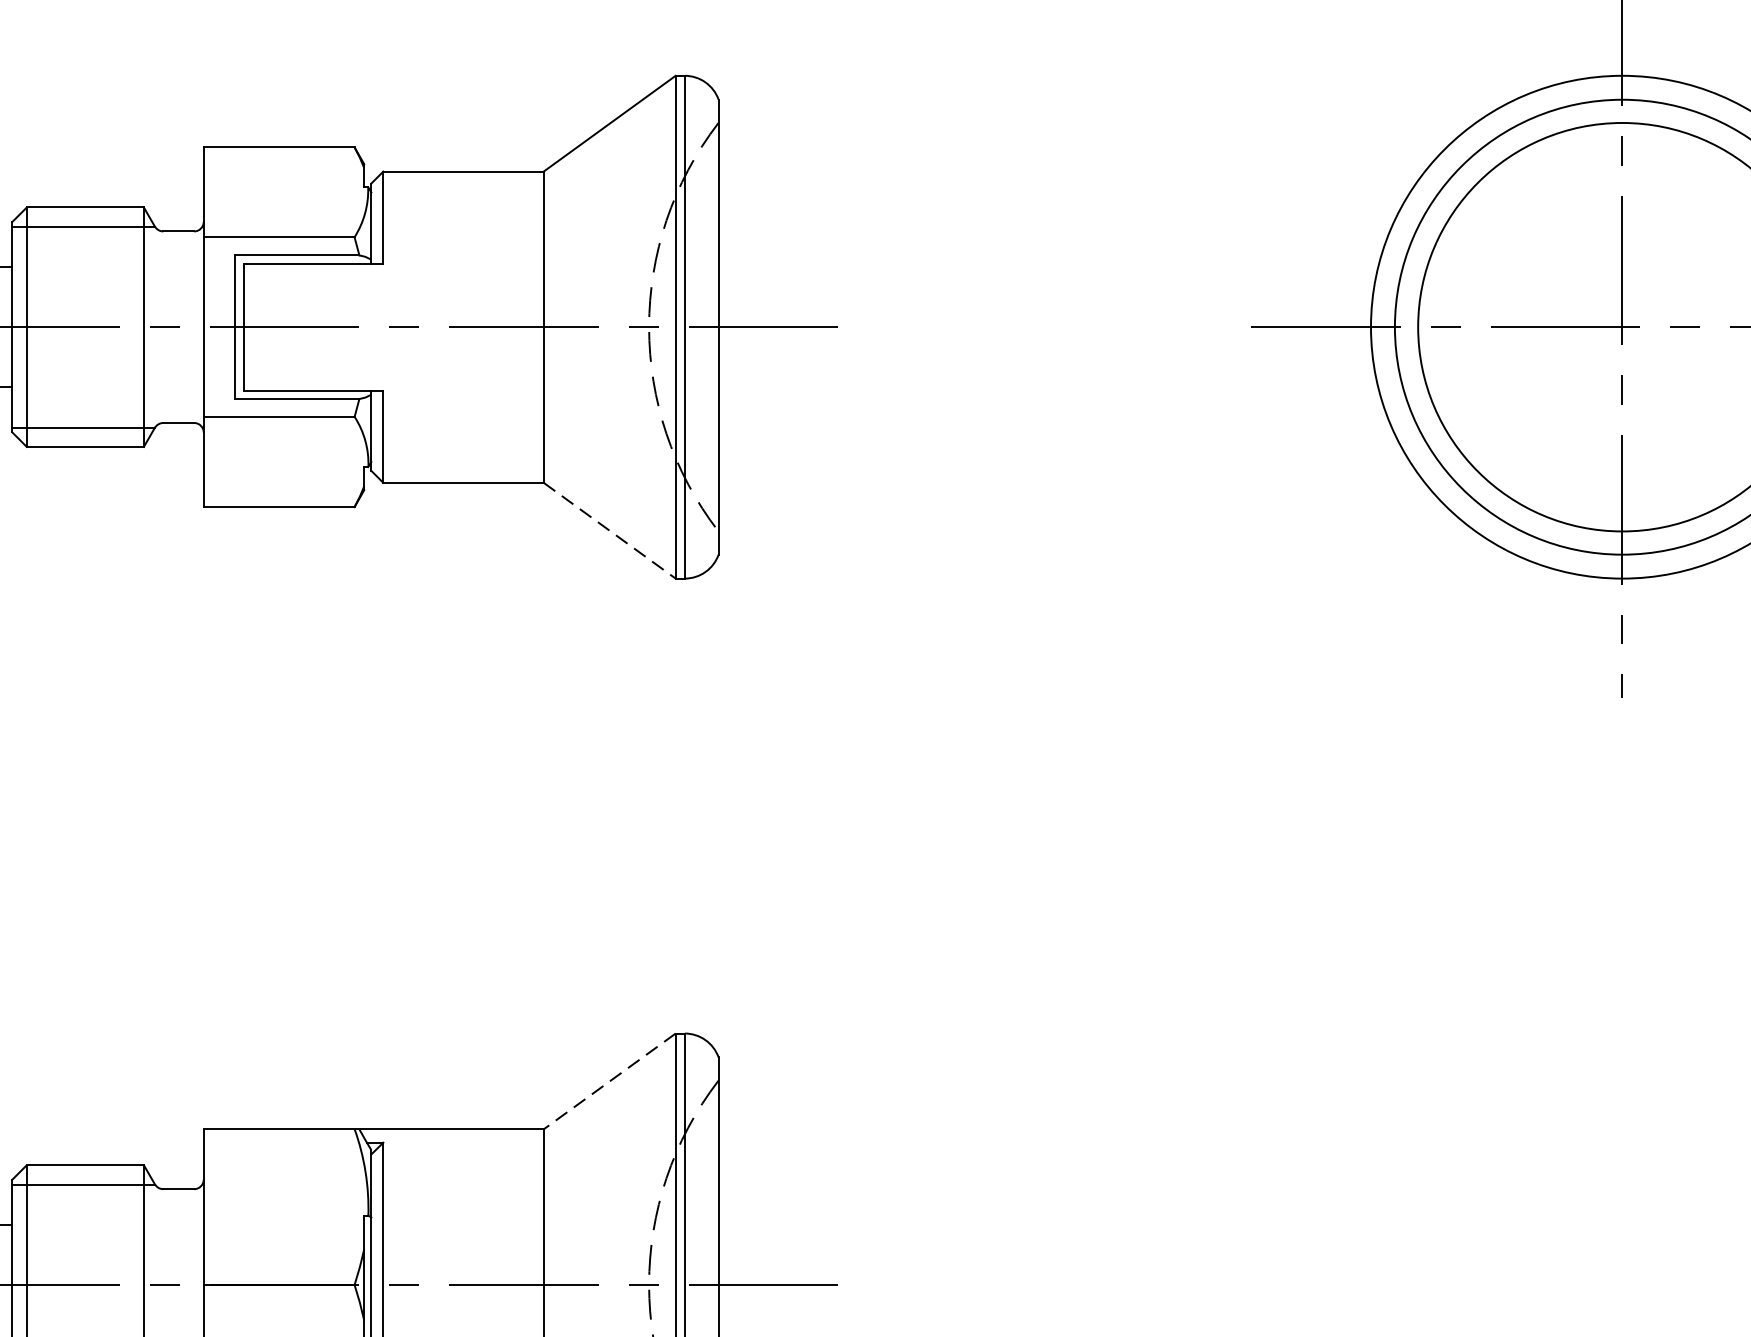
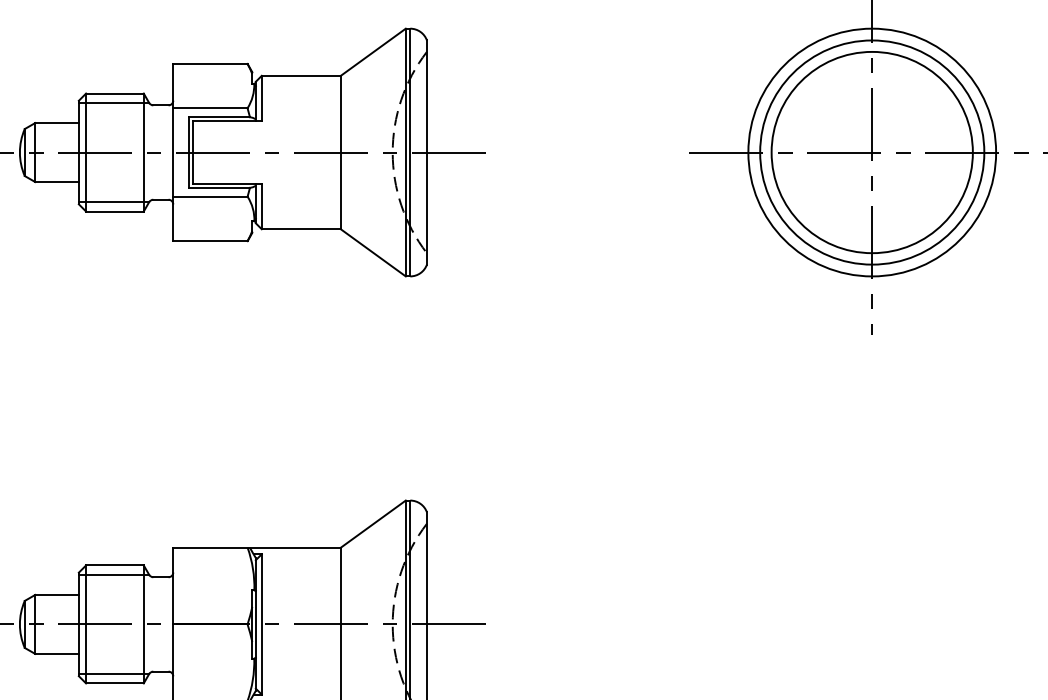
line: (610, 532) -> (373, 253), dashed -> solid
line: (608, 1082) -> (372, 524), dashed -> solid

